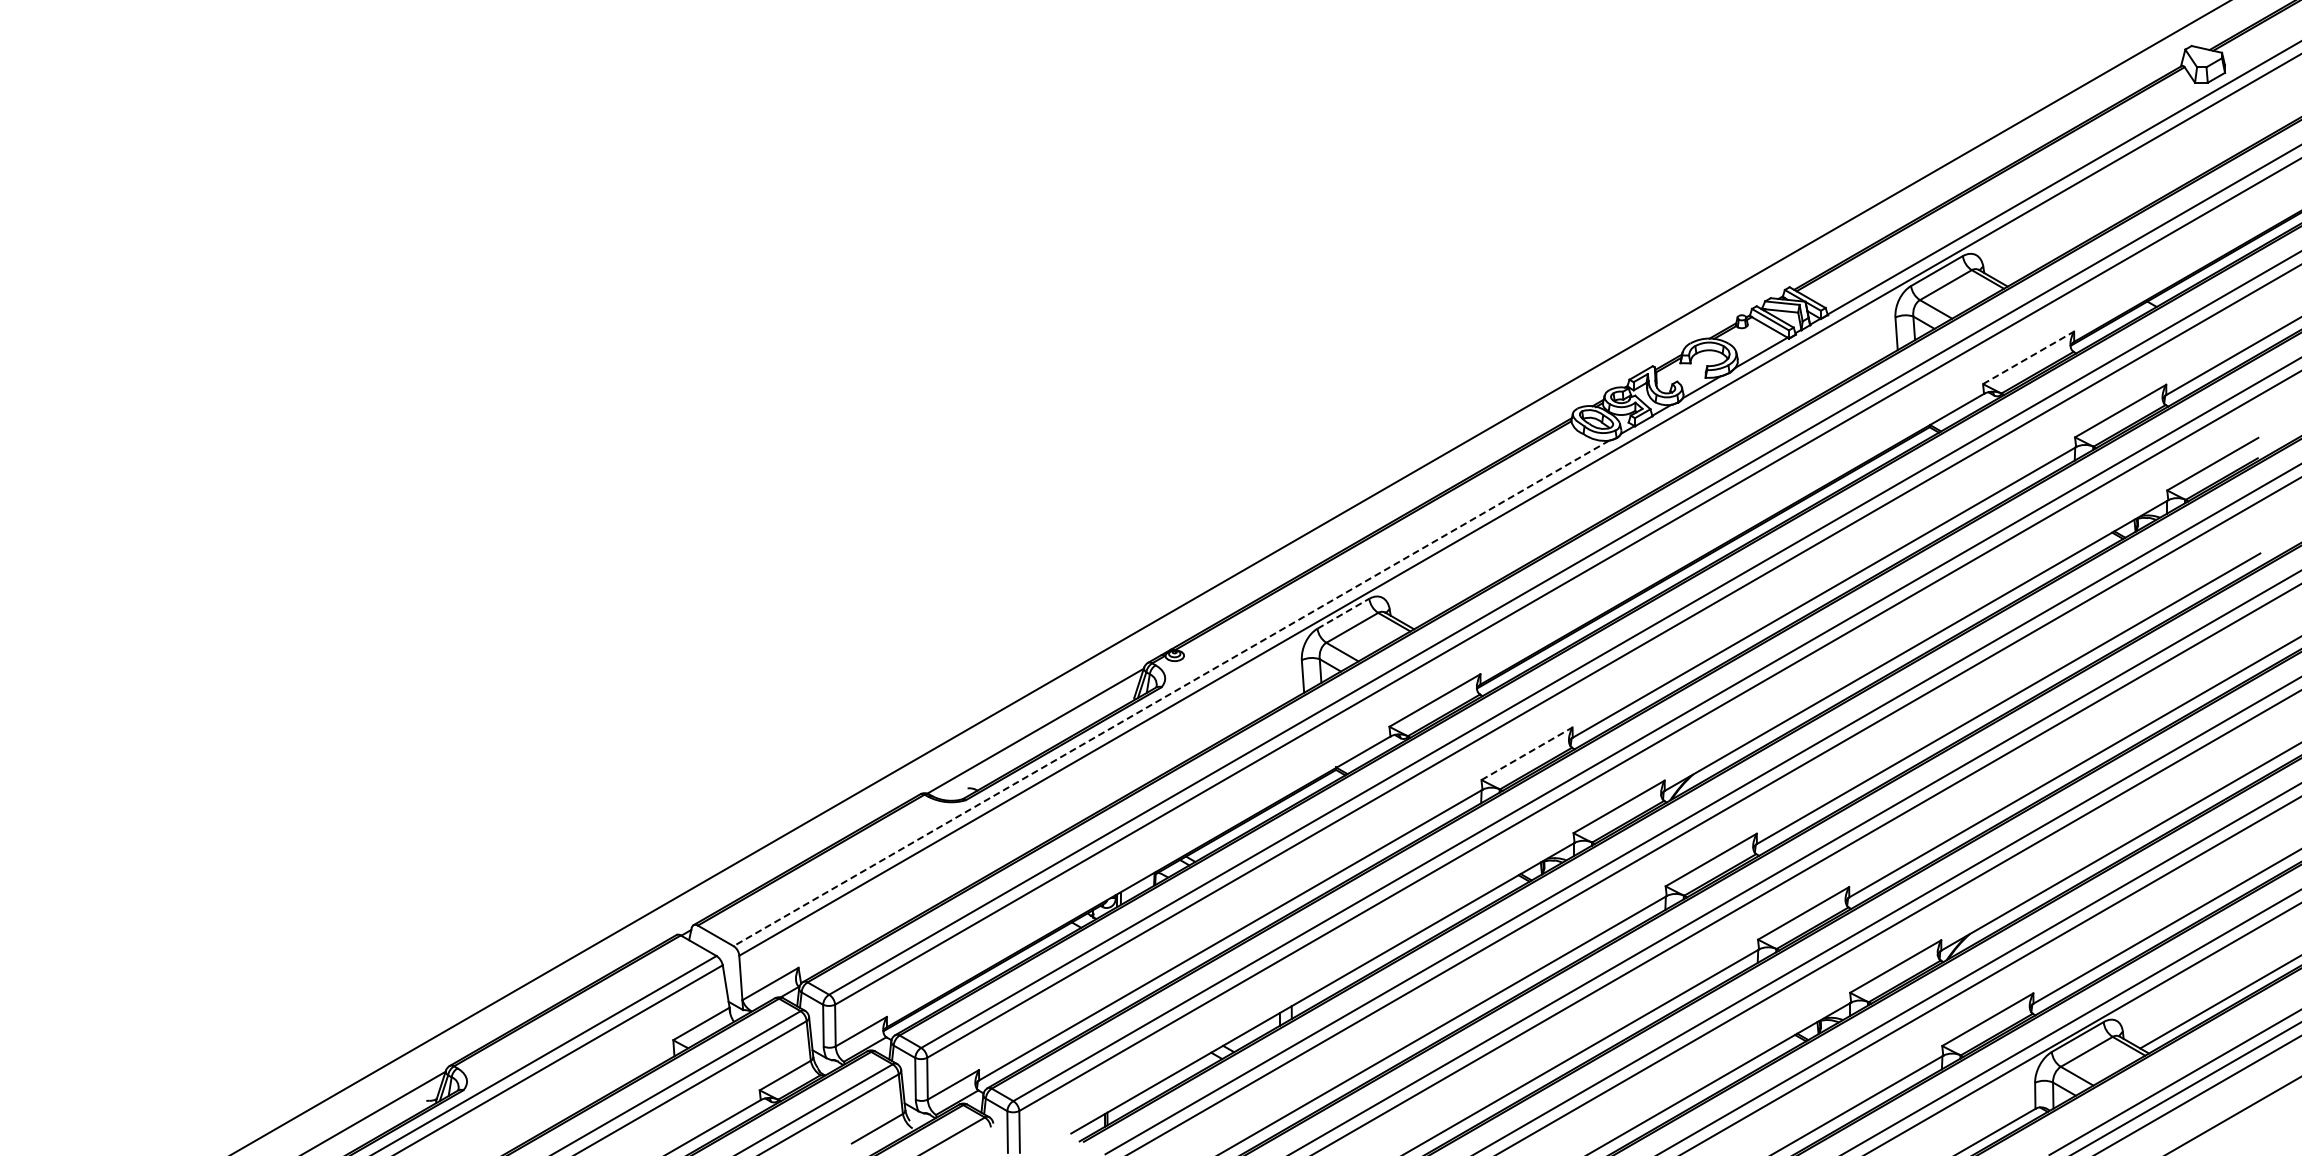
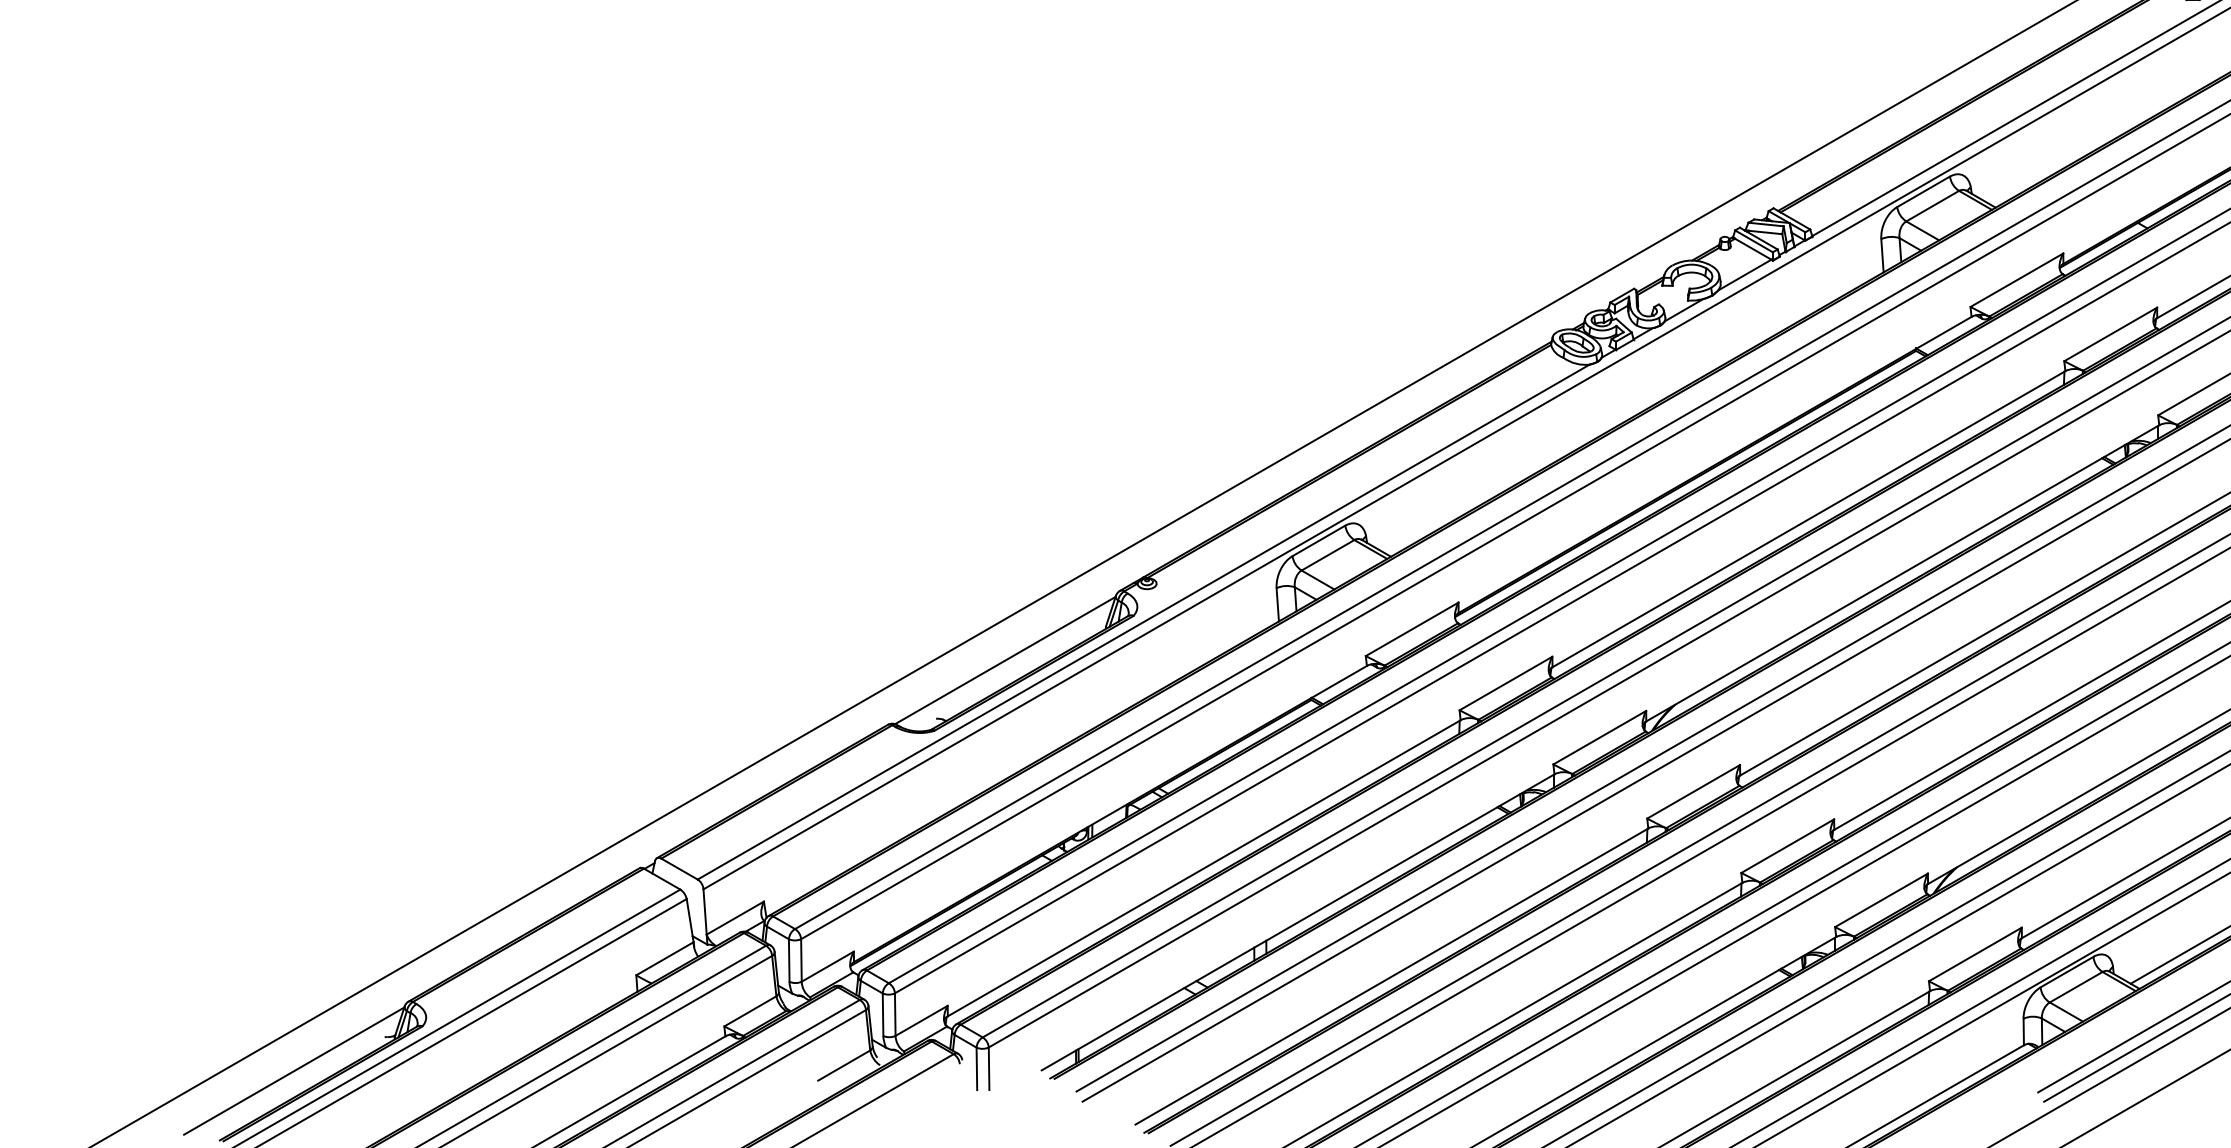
line: (2028, 357) -> (2016, 279), dashed -> solid
line: (1343, 613) -> (1319, 540), dashed -> solid
line: (1171, 693) -> (1143, 622), dashed -> solid
line: (1527, 753) -> (1506, 683), dashed -> solid

